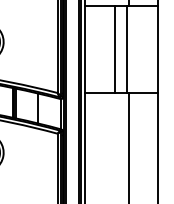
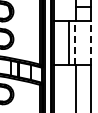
line: (126, 50) -> (74, 43), solid -> dashed
line: (158, 50) -> (90, 43), solid -> dashed

